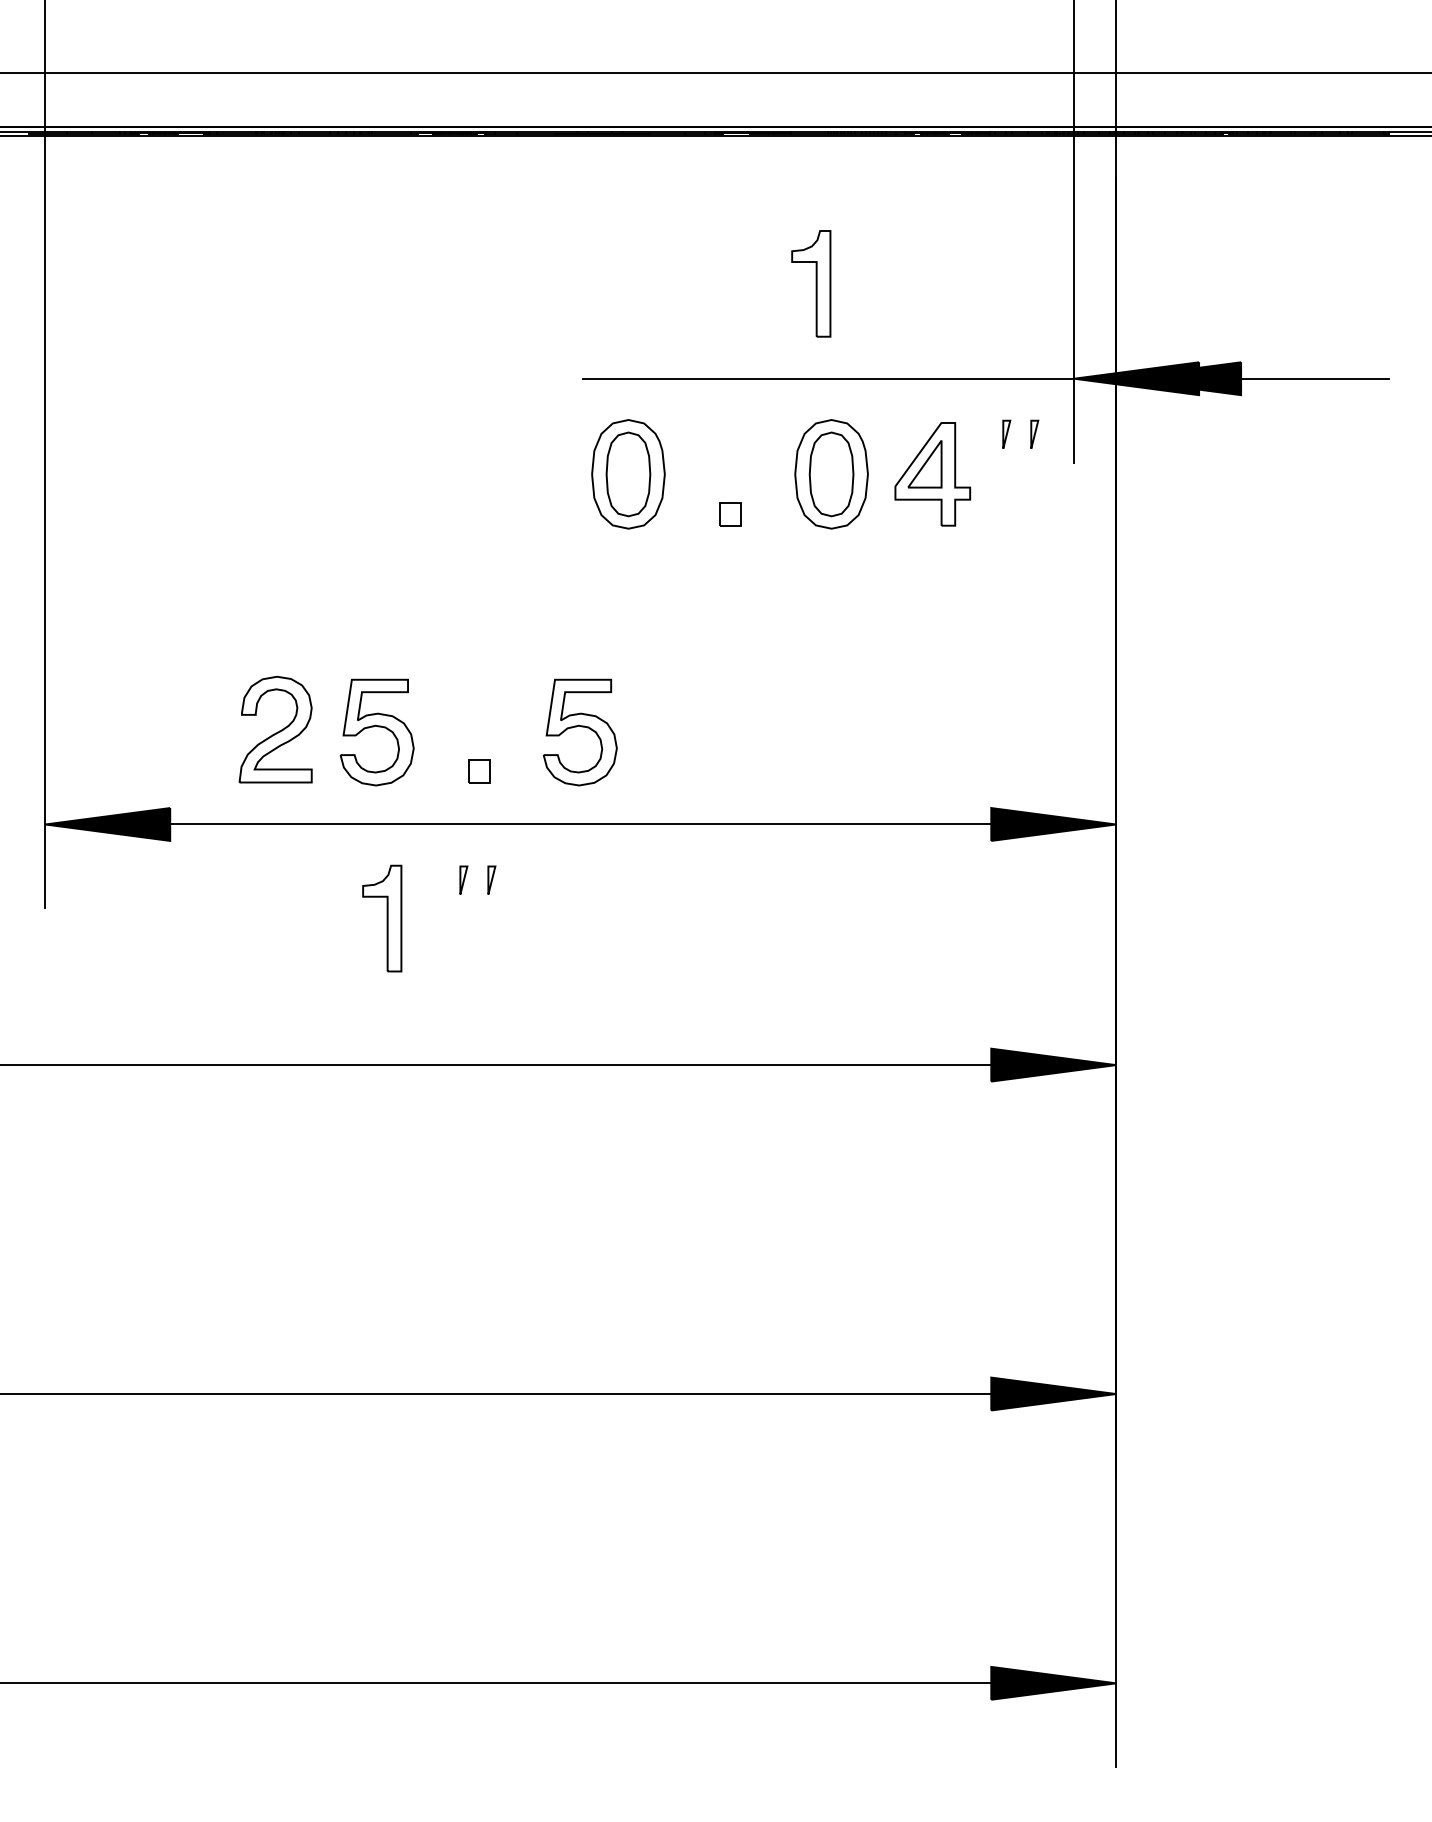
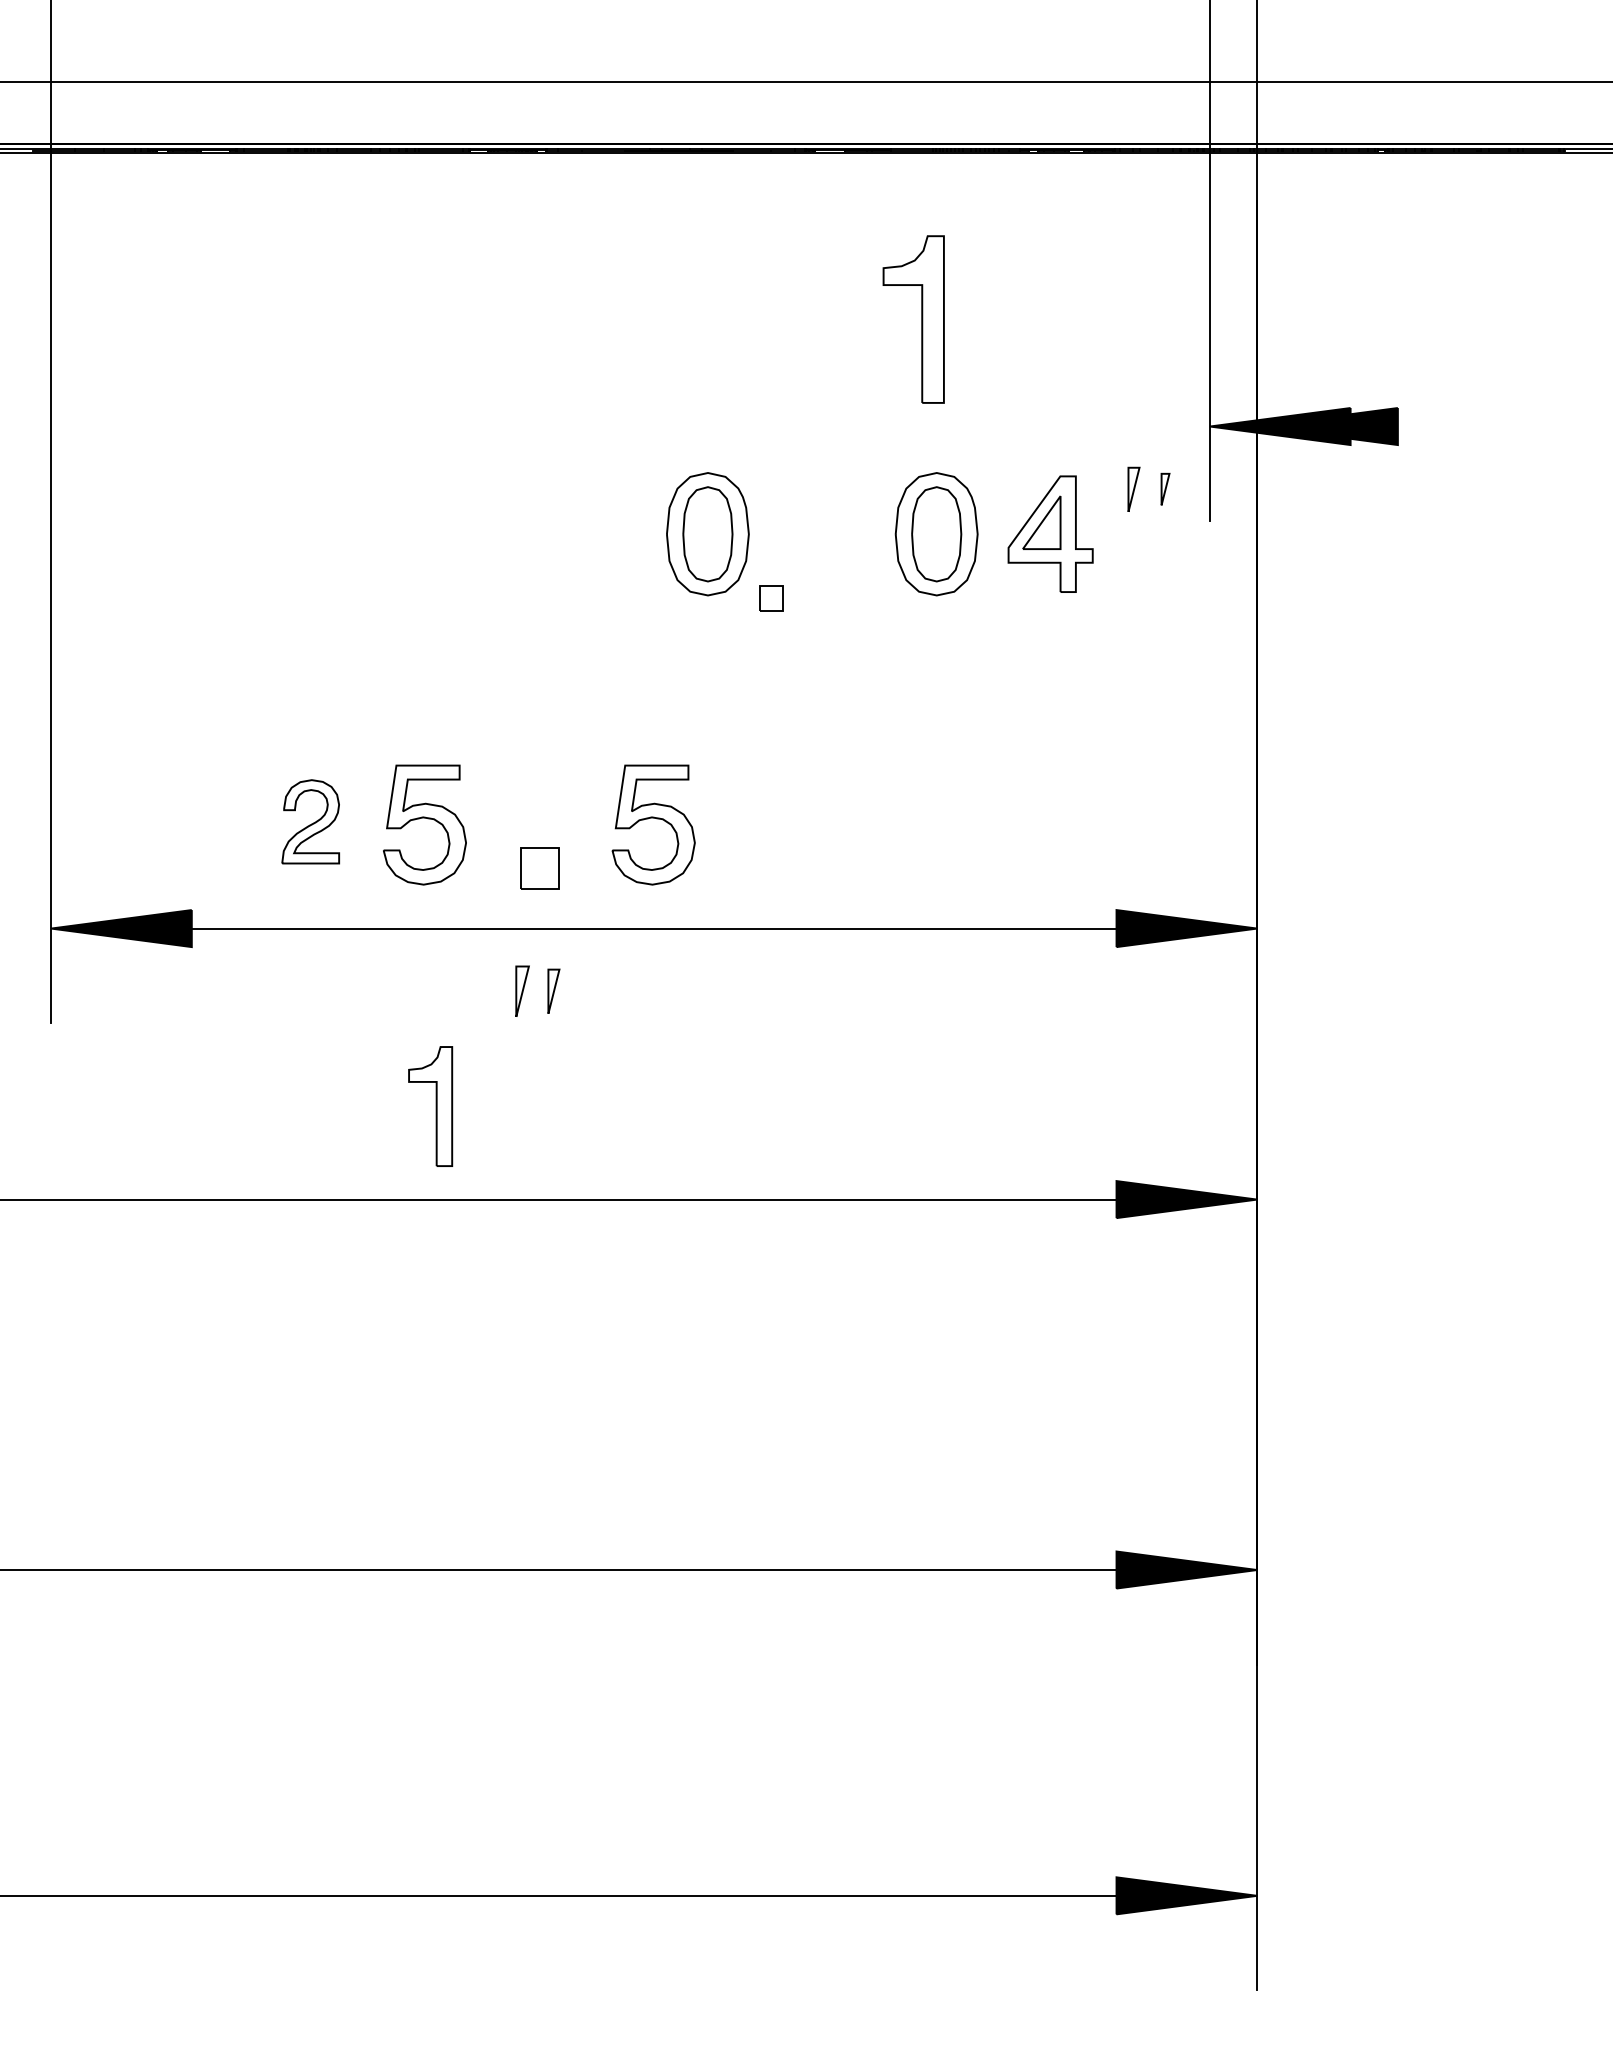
part: (811, 283) -> (913, 319), size x1.4
line: (827, 378) -> (932, 426), removed
line: (1314, 378) -> (1480, 426), removed
part: (1006, 433) -> (1133, 488), size x1.4
part: (730, 514) -> (771, 598), moved
part: (275, 729) -> (310, 821), size x0.7
part: (479, 771) -> (540, 868), size x1.6
part: (463, 880) -> (522, 991), size x1.6
part: (492, 880) -> (554, 991), size x1.4
part: (382, 918) -> (430, 1106), moved

